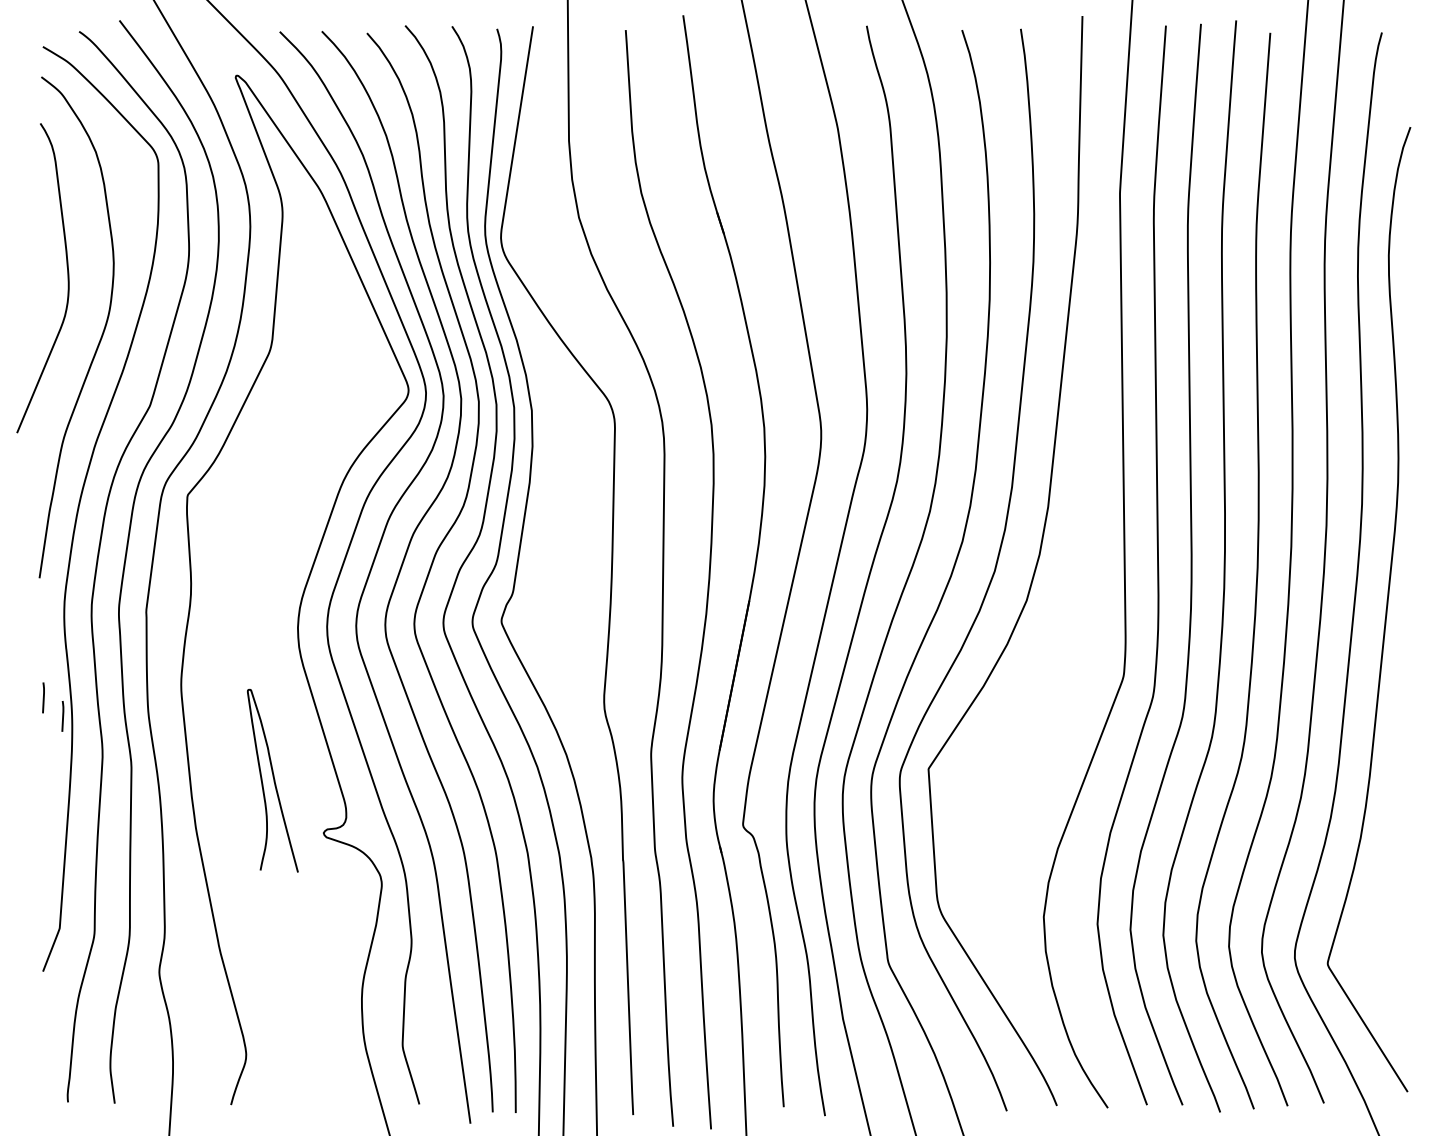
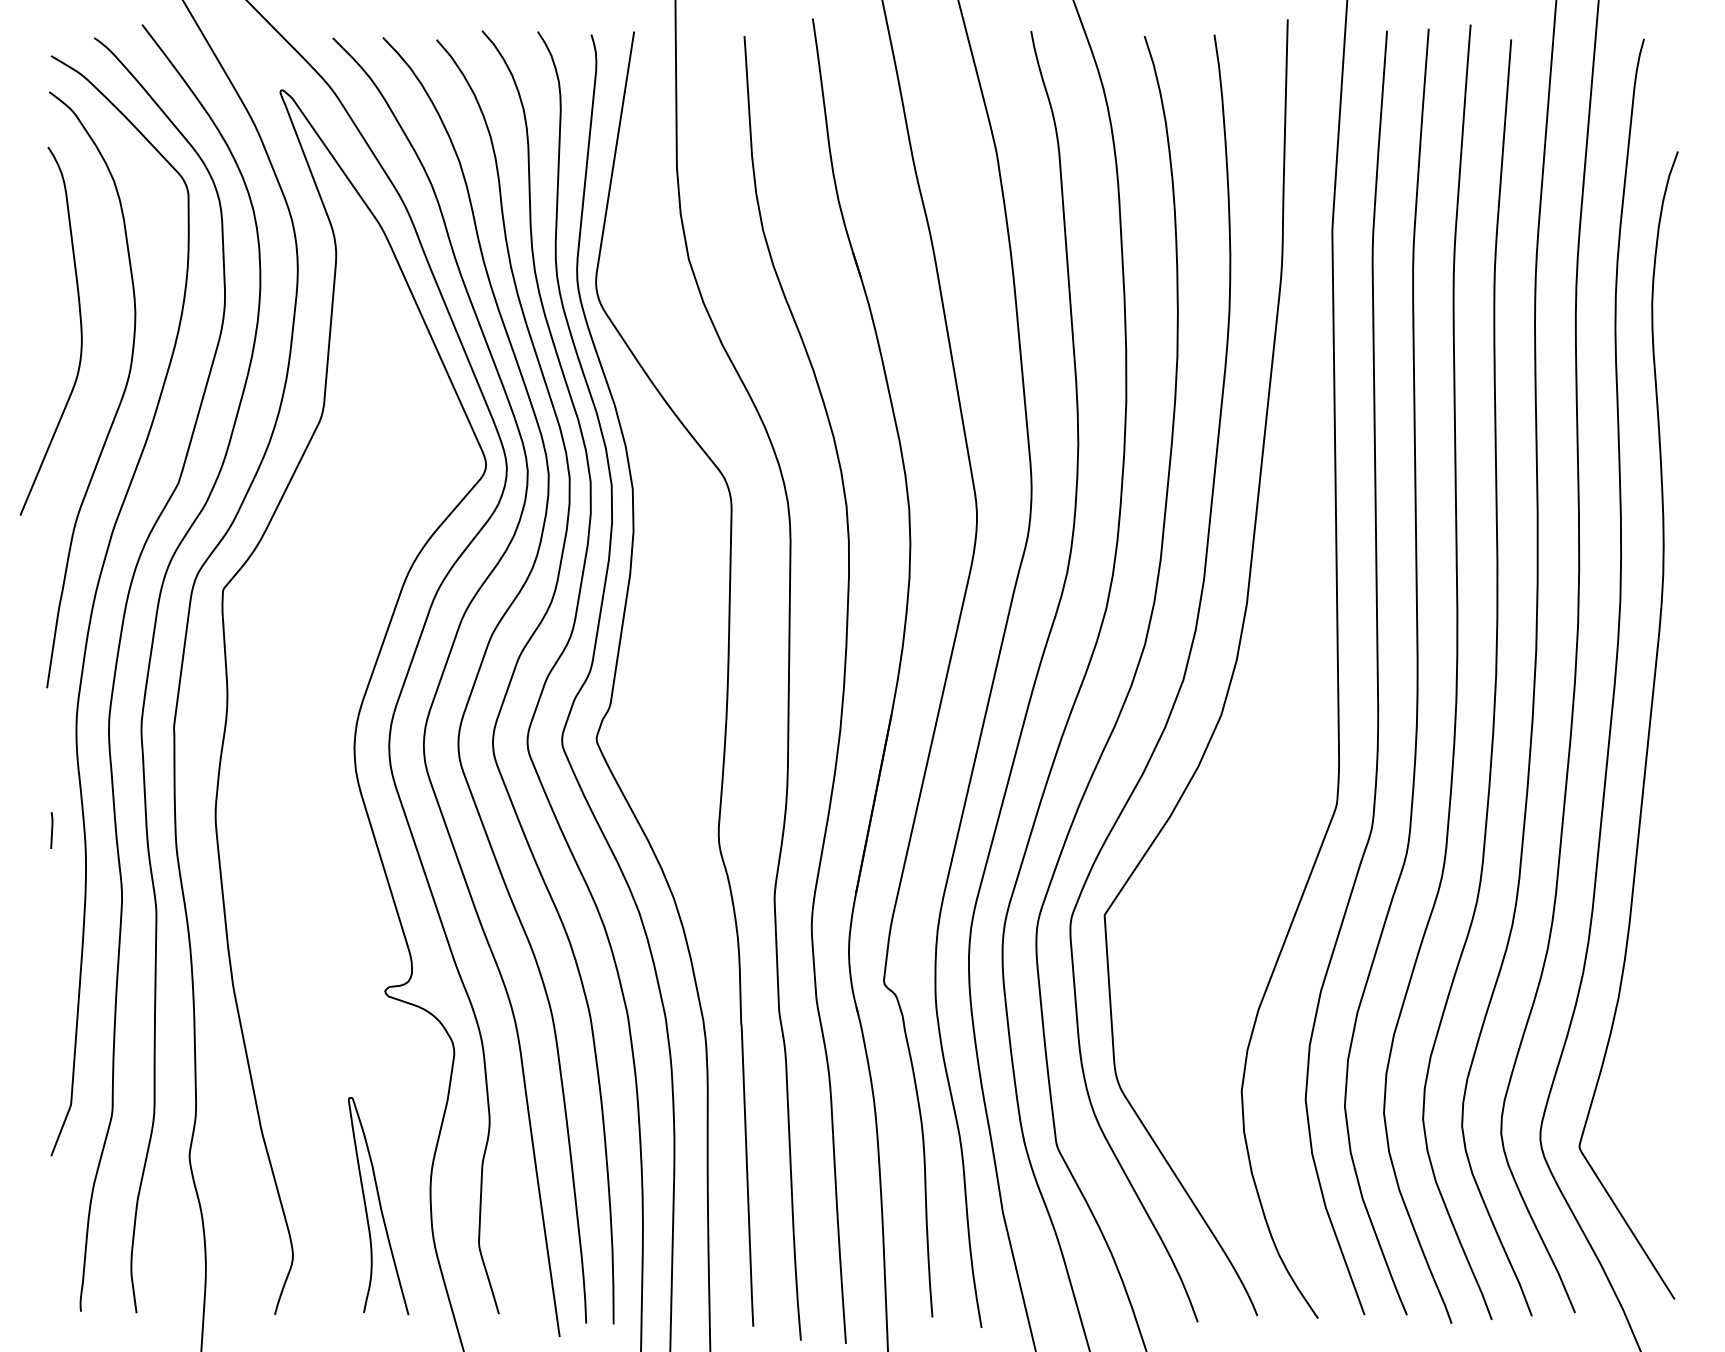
line: (62, 716) -> (74, 852), removed
curve: (273, 781) -> (379, 1206), moved

